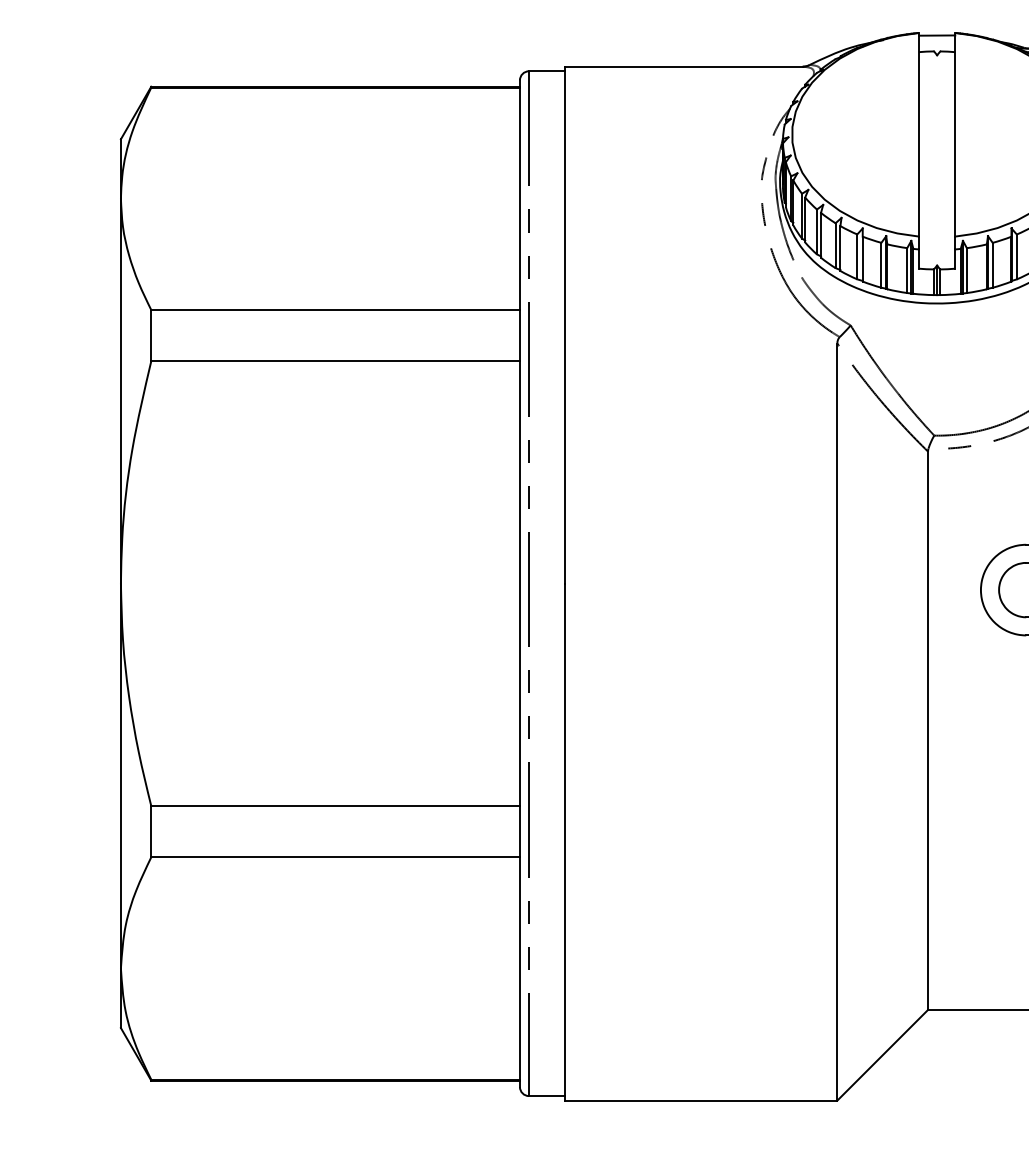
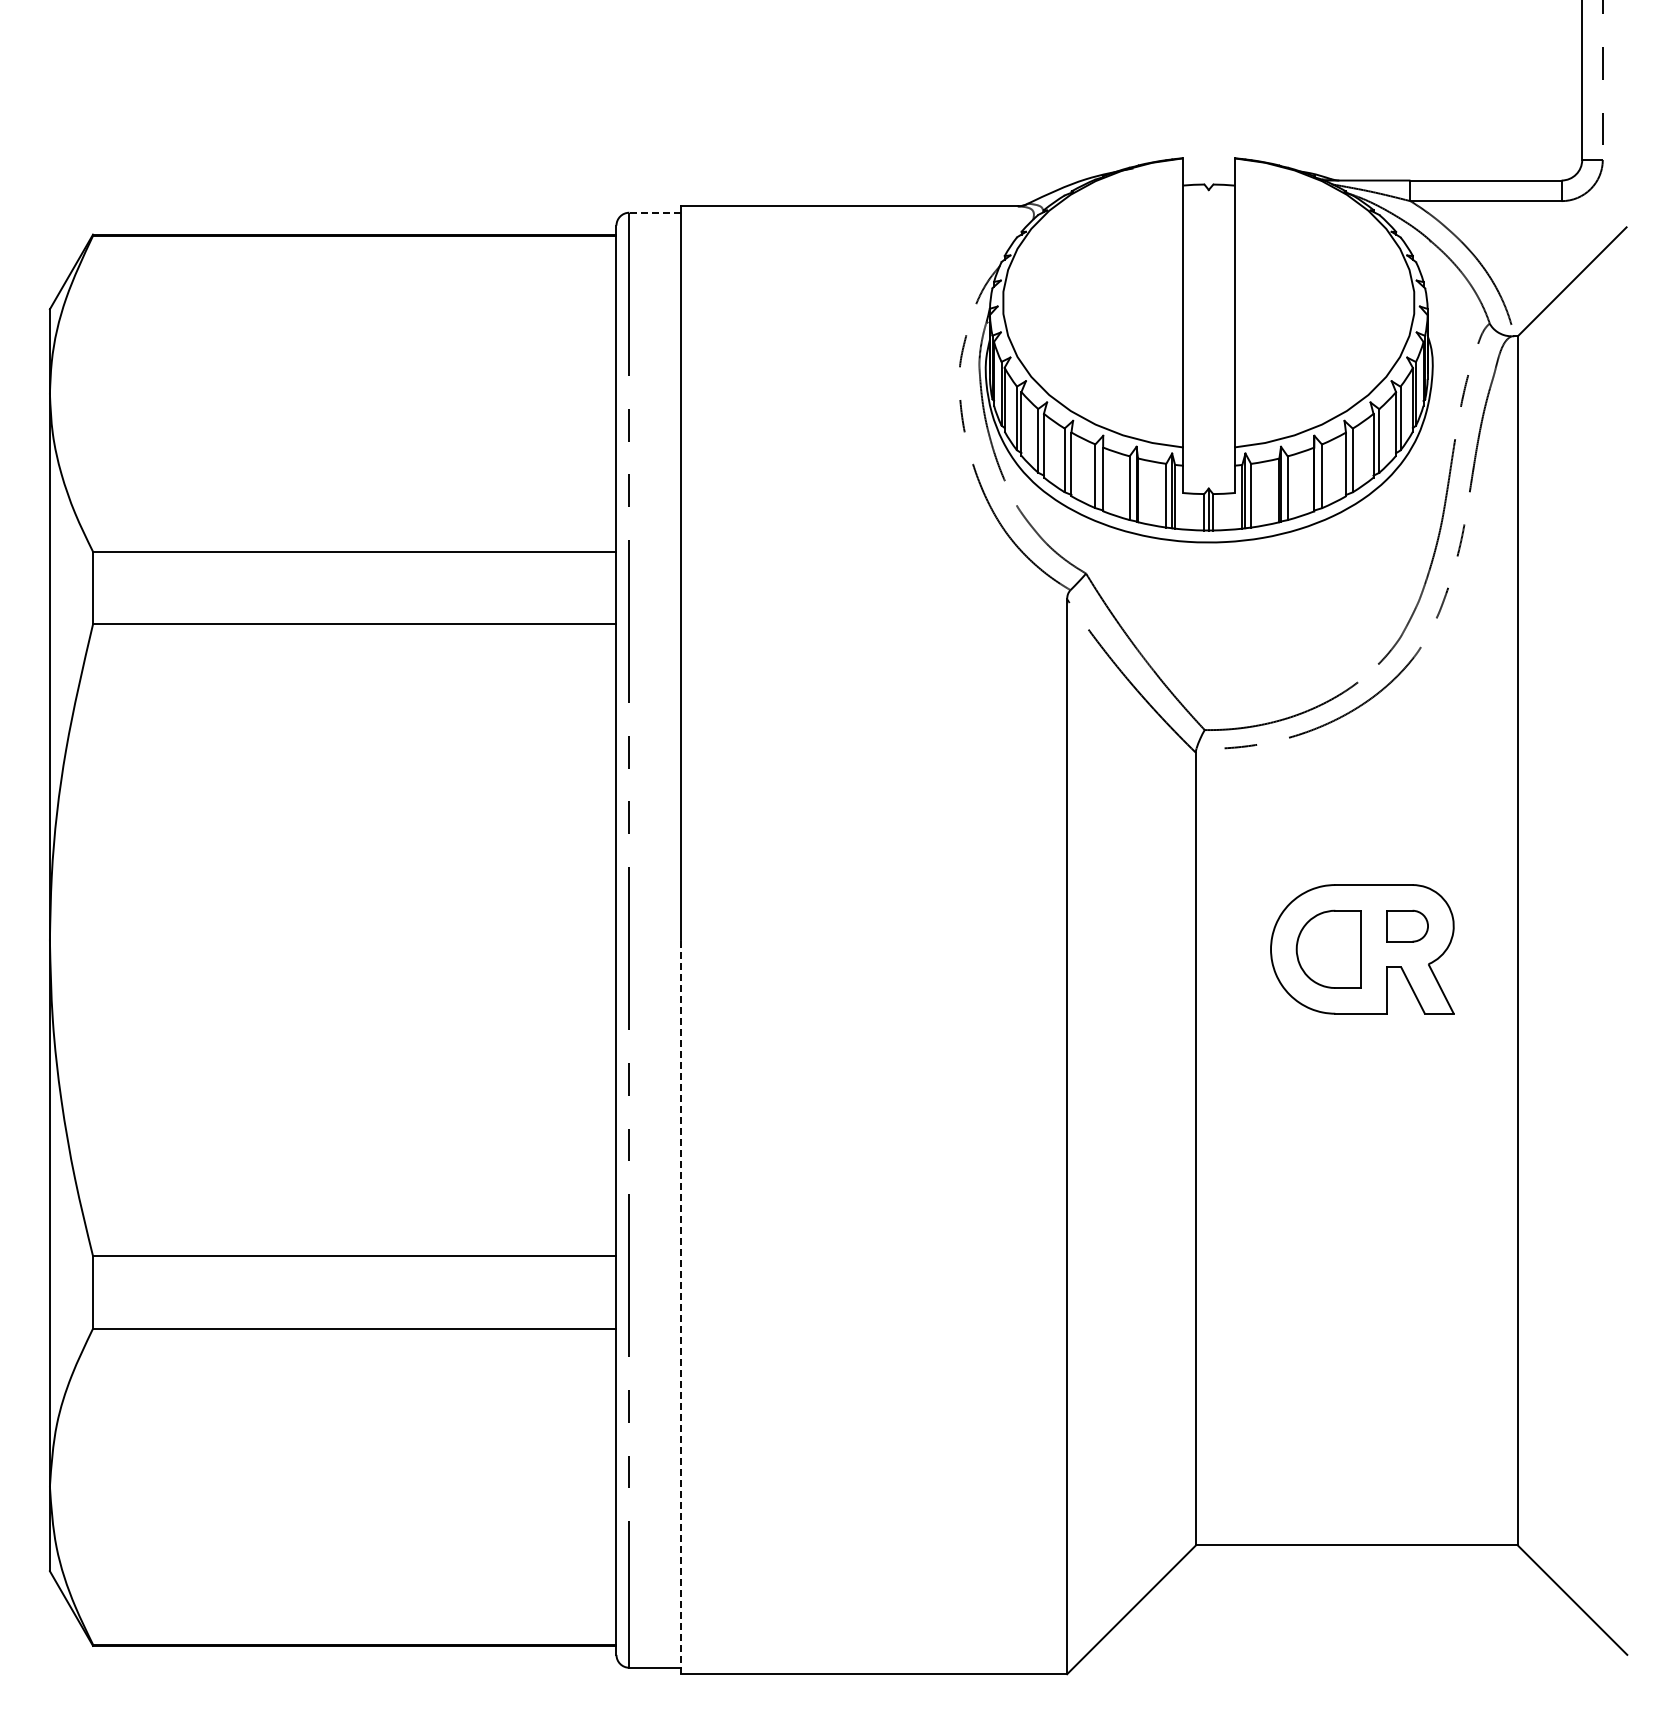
line: (936, 35) -> (1208, 161), removed
line: (547, 71) -> (655, 212), solid -> dashed
line: (565, 842) -> (680, 1307), solid -> dashed

